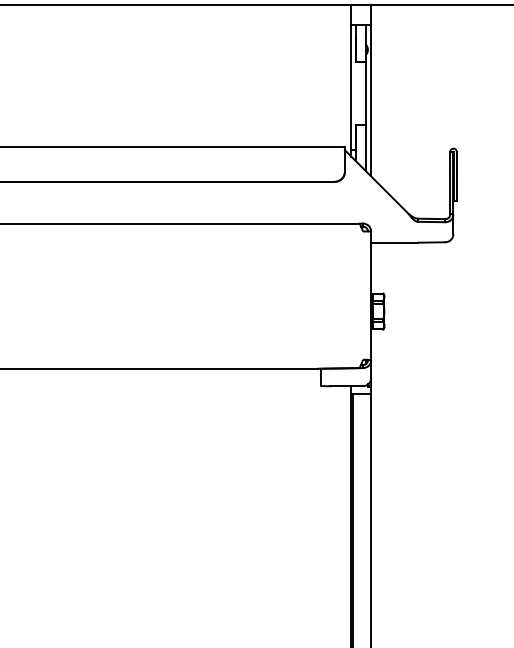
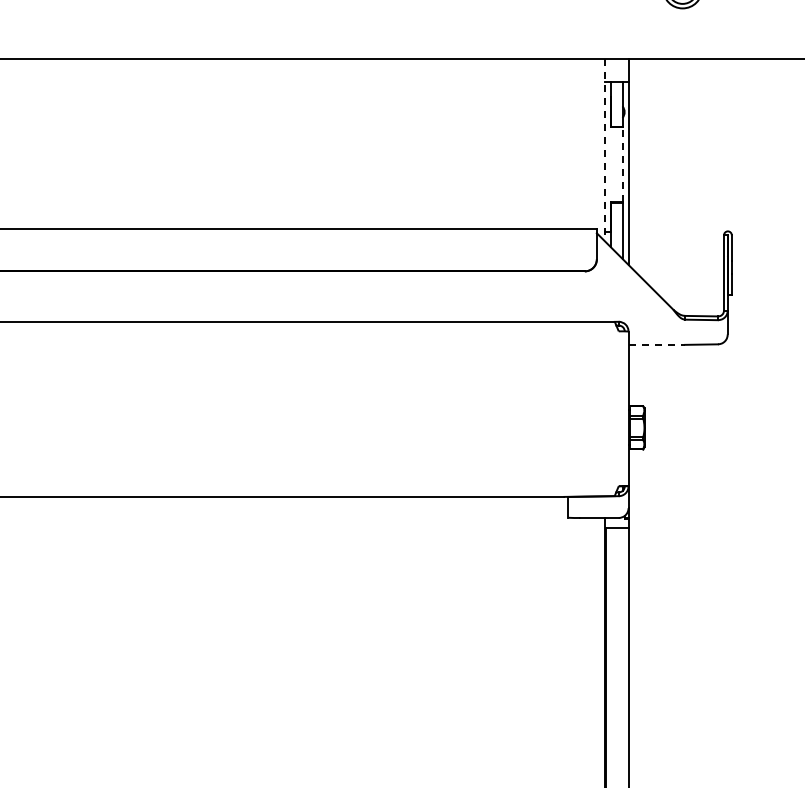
line: (351, 81) -> (604, 150), solid -> dashed
line: (366, 93) -> (622, 164), solid -> dashed
line: (395, 242) -> (657, 344), solid -> dashed

